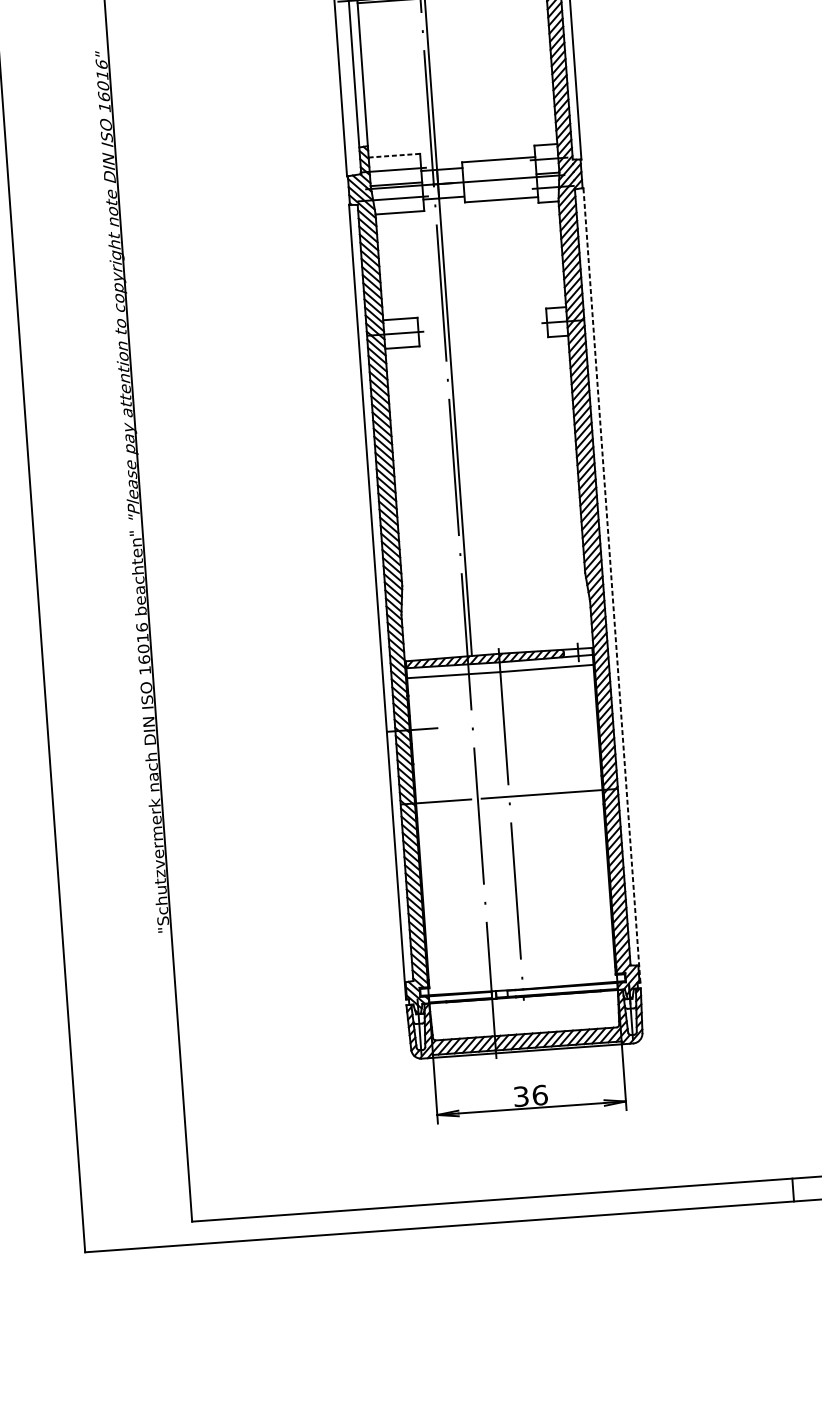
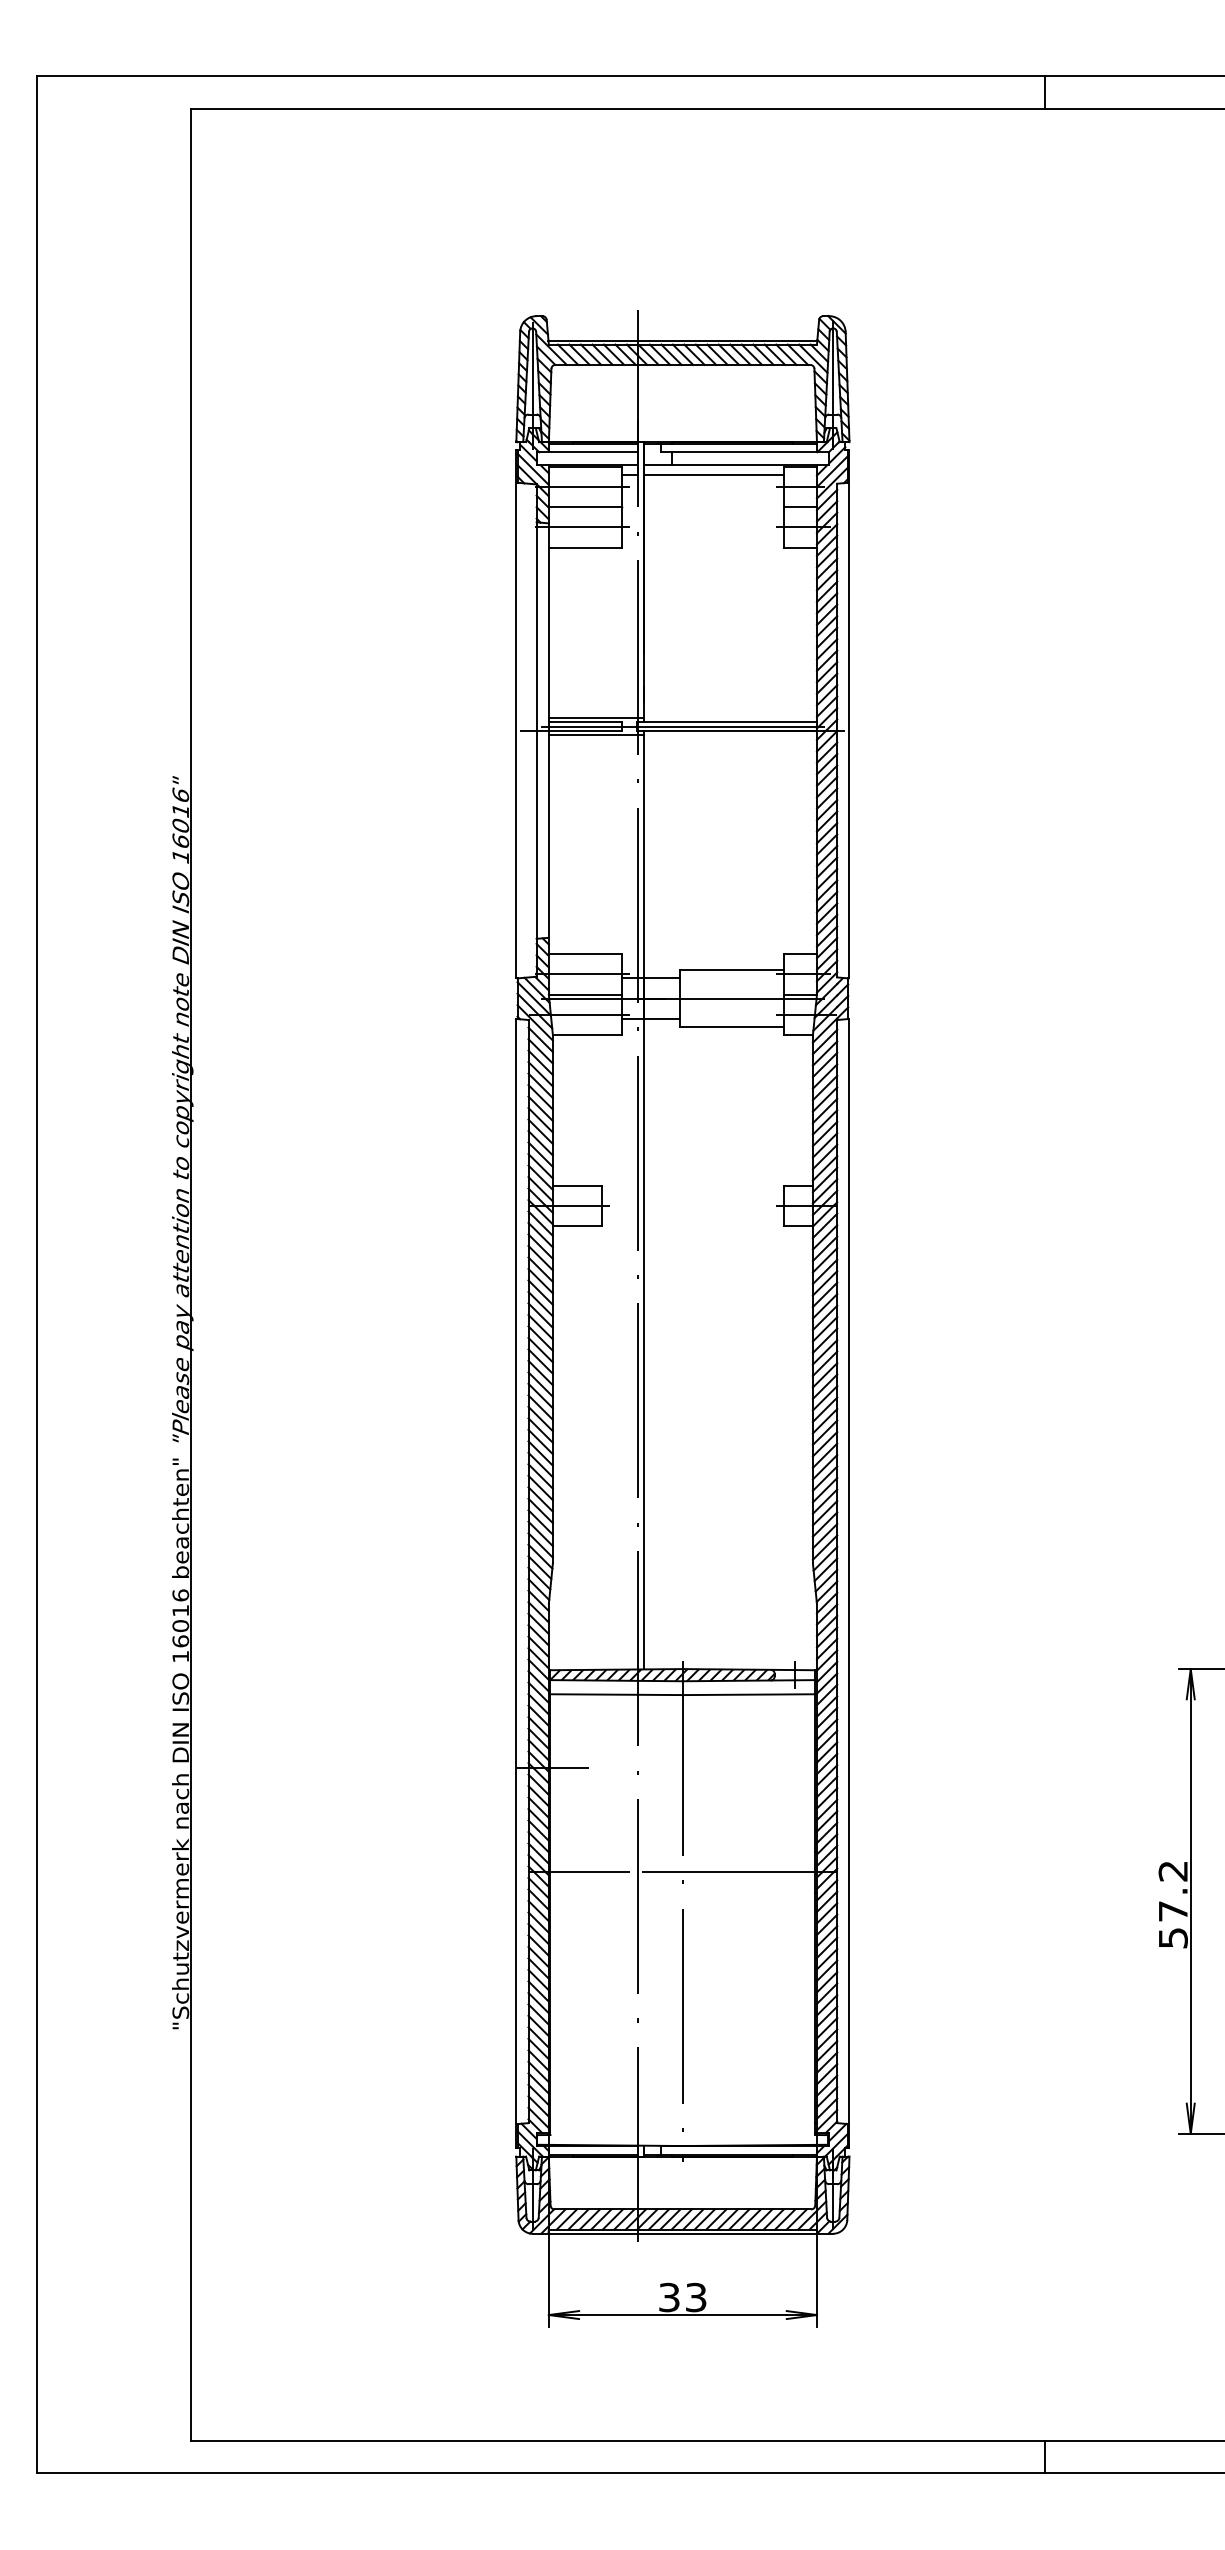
line: (394, 156) -> (585, 954), dashed -> solid
line: (611, 585) -> (849, 1583), dashed -> solid
text: (539, 1095) -> (695, 2297), 36 -> 33

